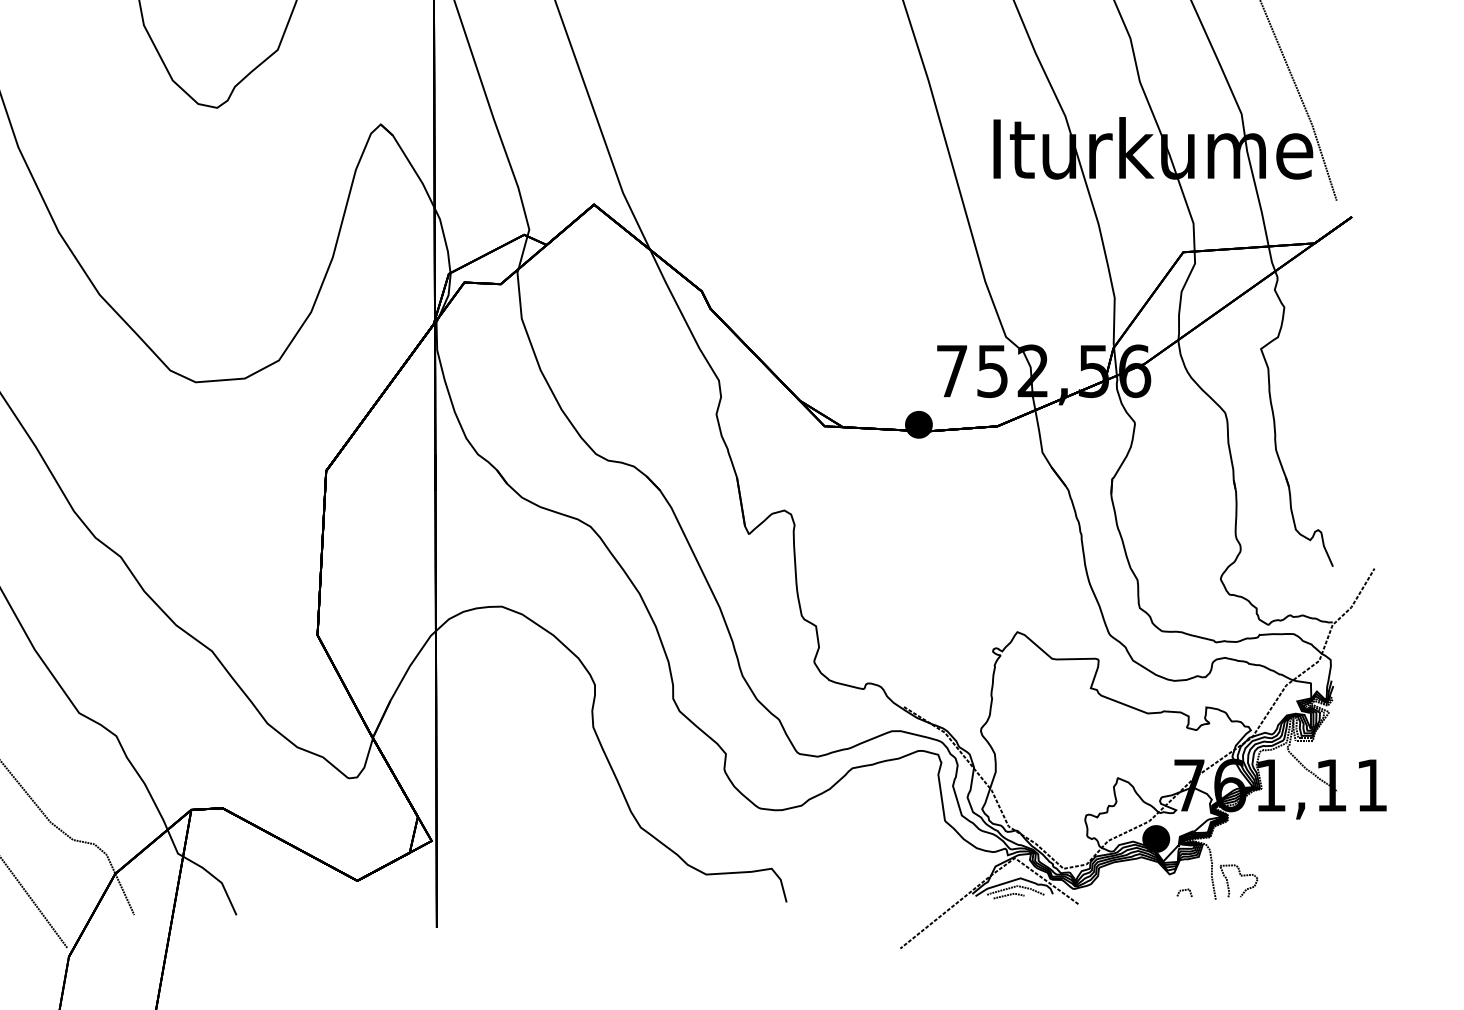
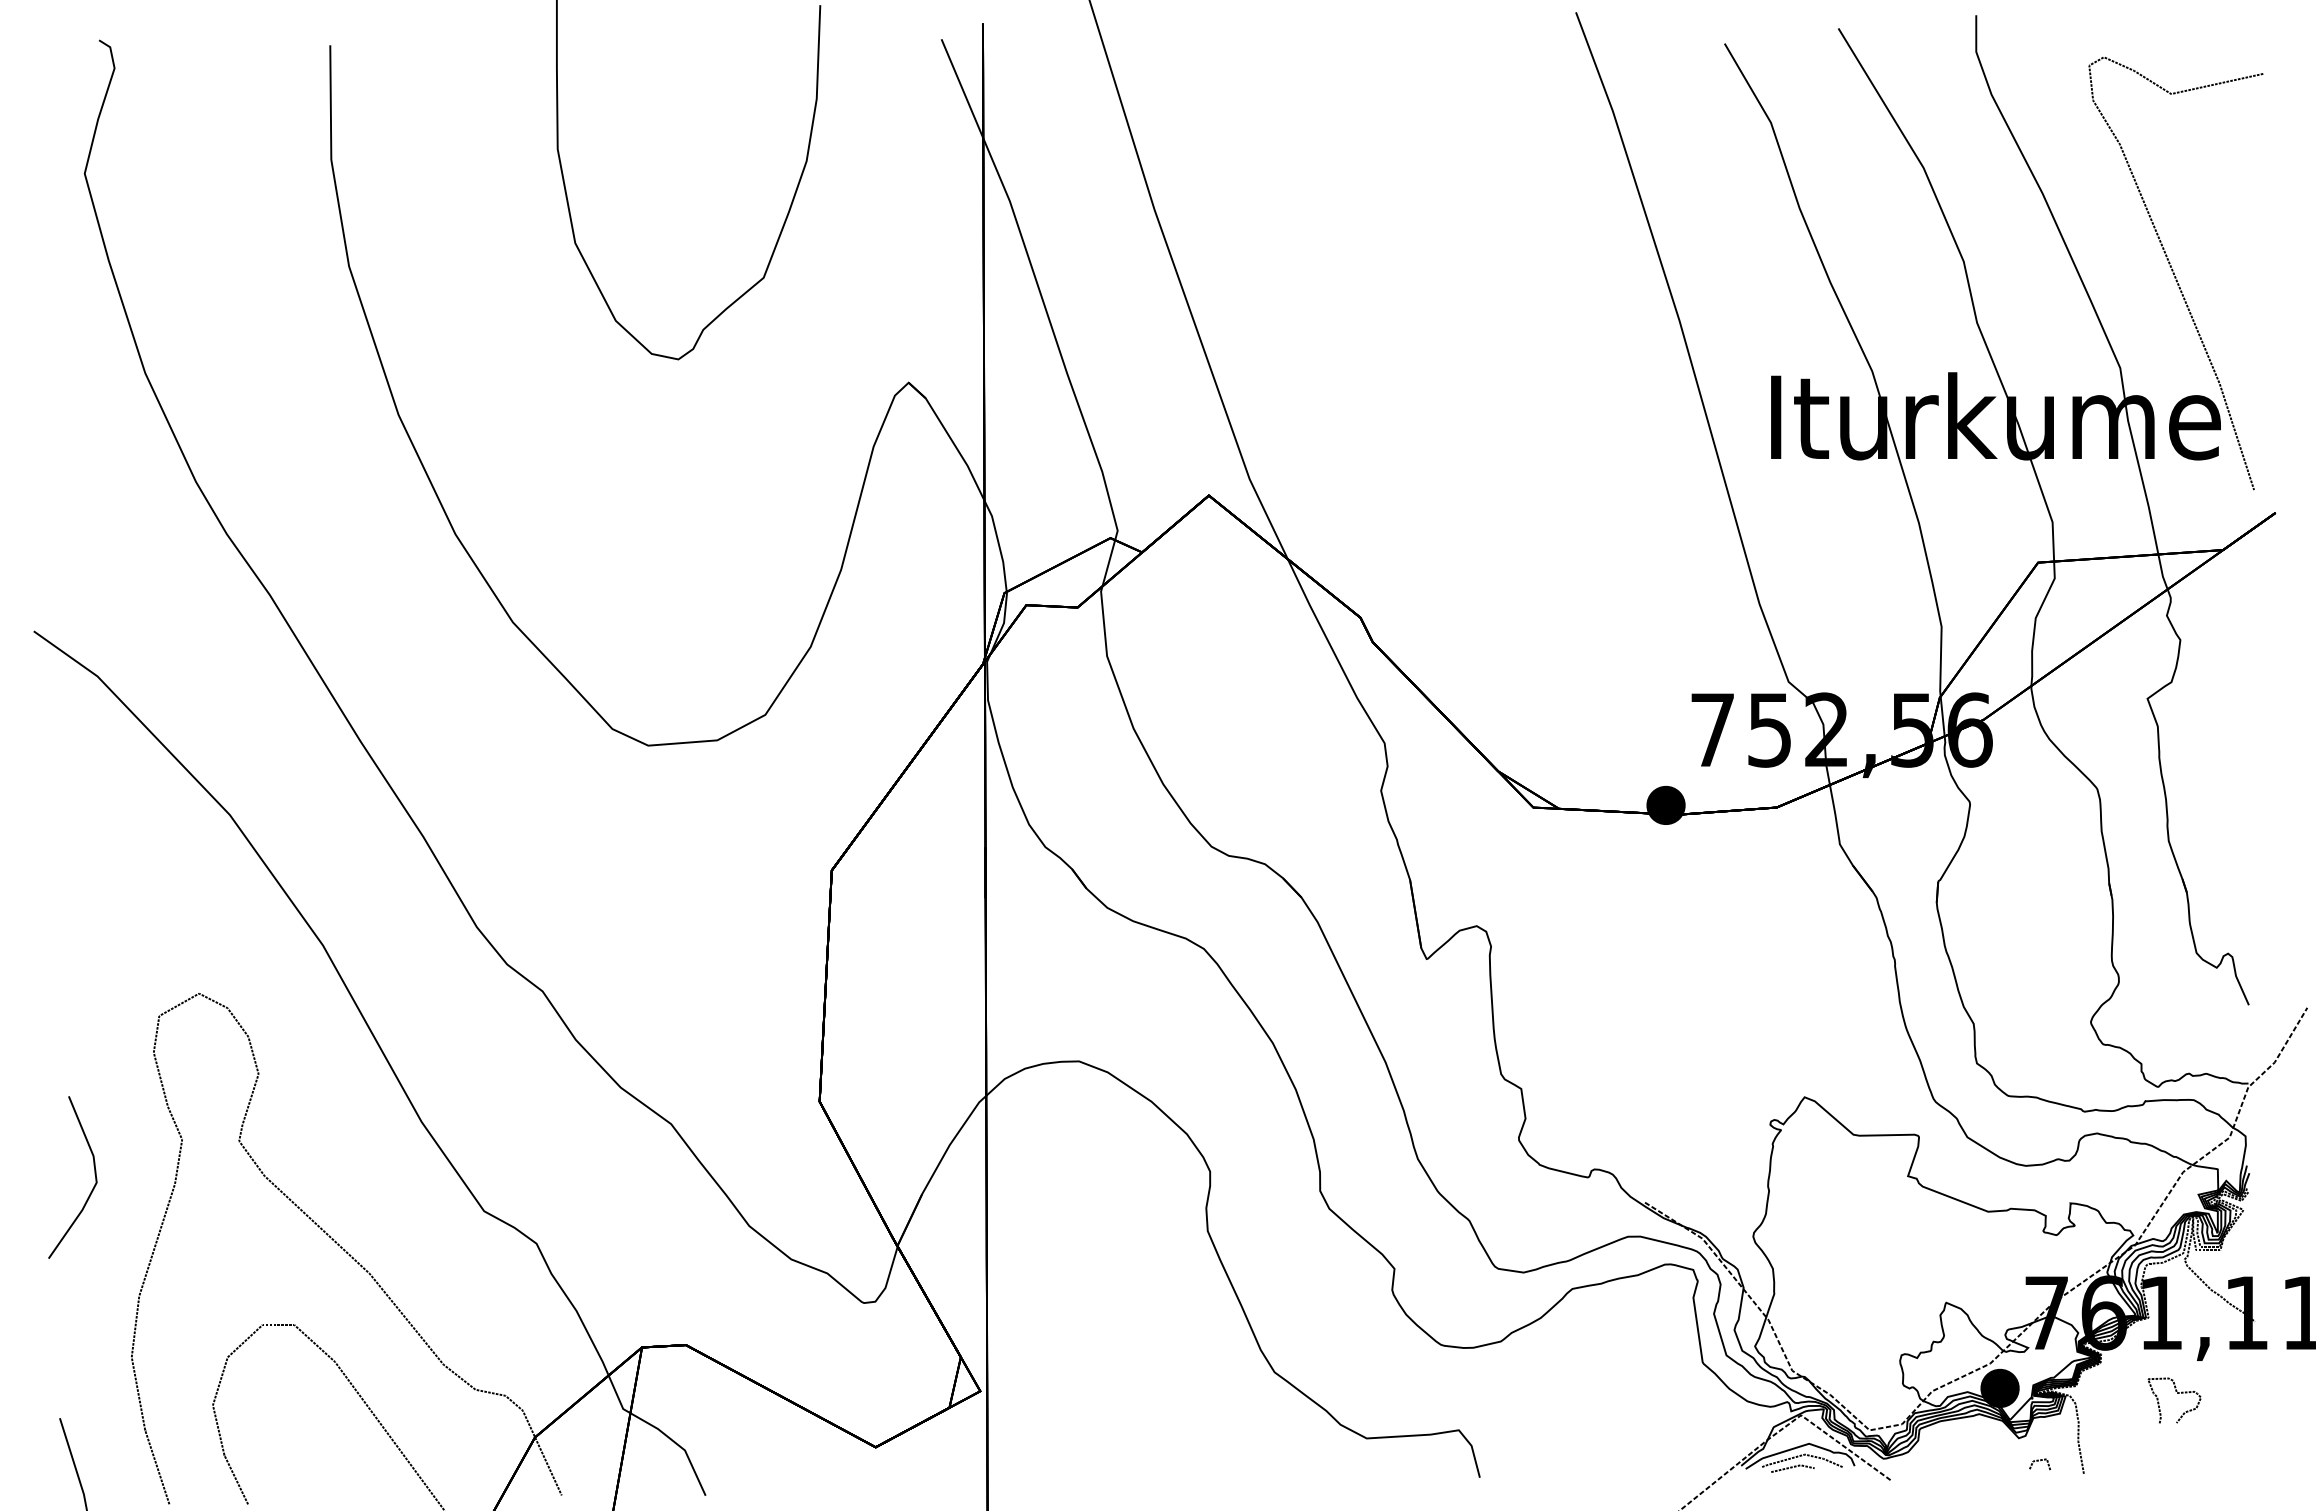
curve: (1241, 876) -> (2177, 1393), moved

